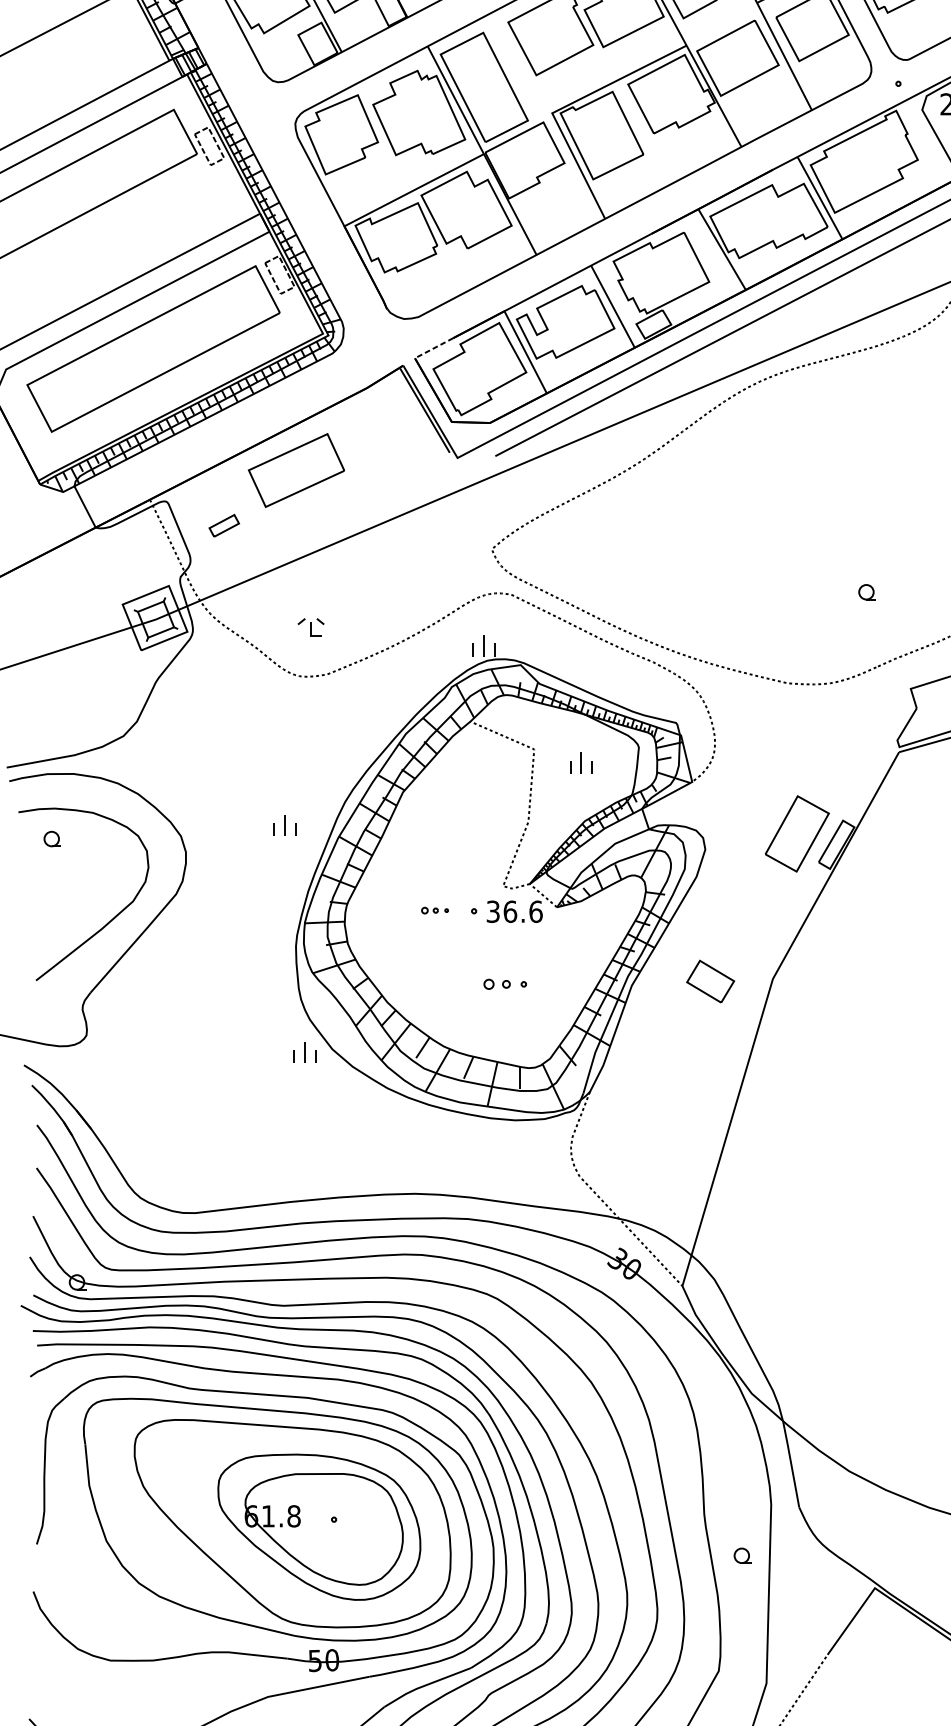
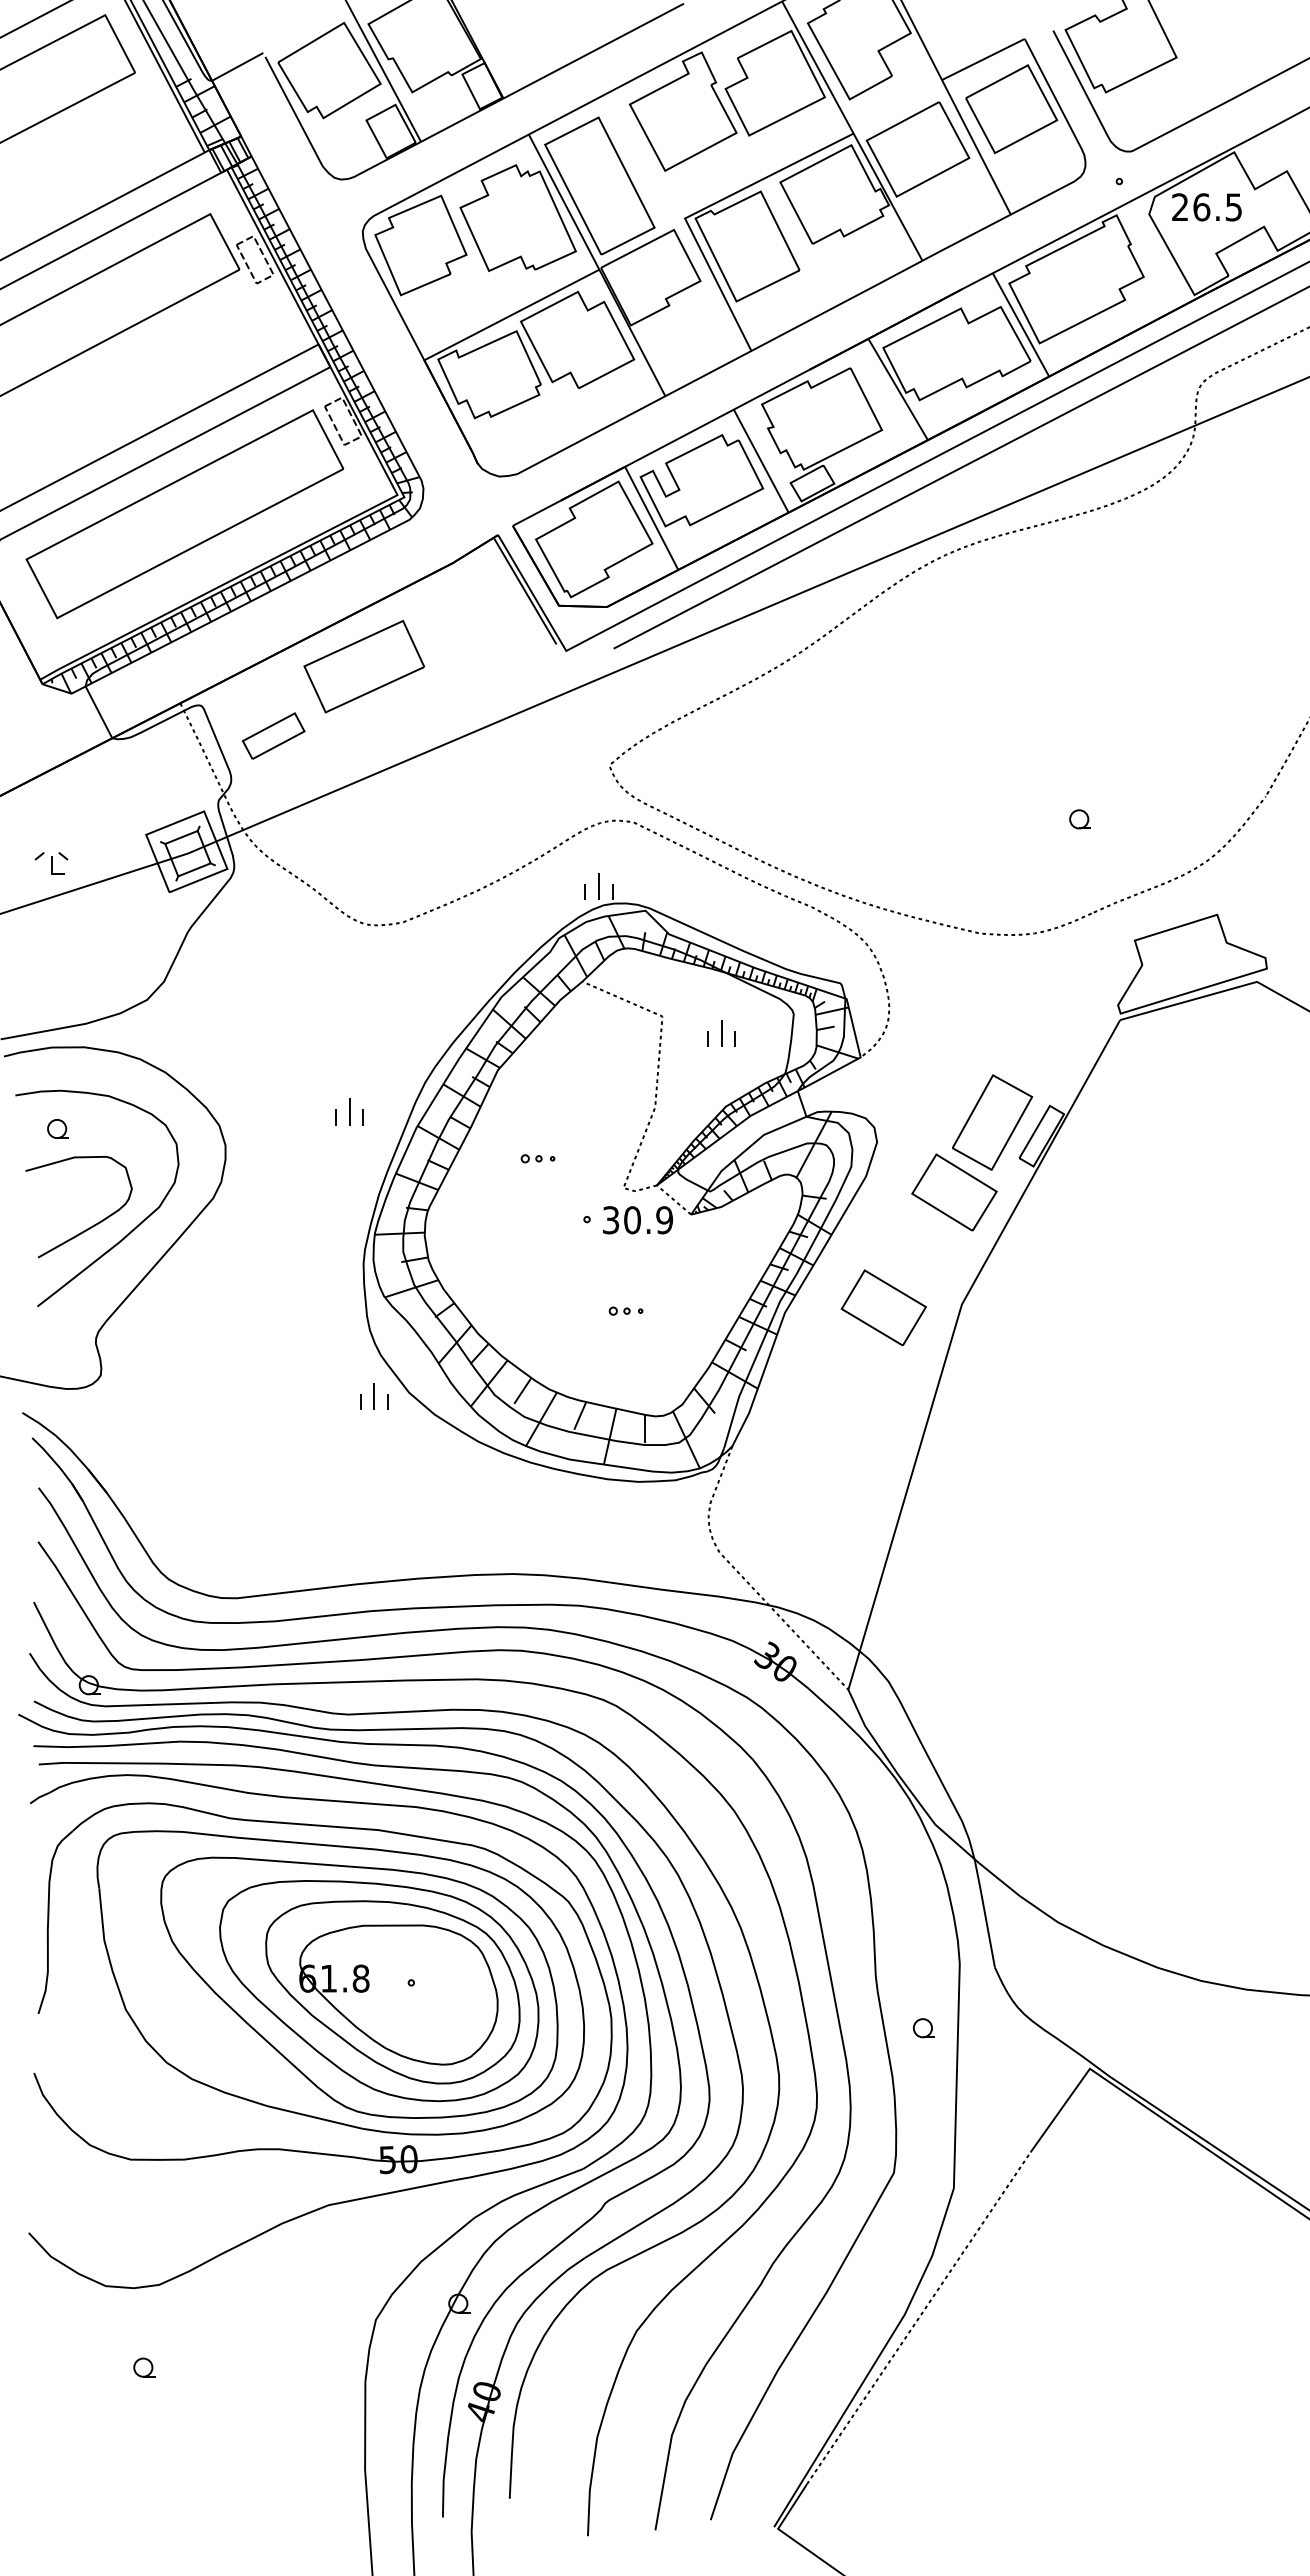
line: (433, 348) -> (536, 513), dashed -> solid
part: (224, 525) -> (273, 735), size x1.67
part: (311, 627) -> (51, 863), moved
part: (767, 889) -> (954, 1192), added
part: (434, 910) -> (537, 1158), moved
text: (523, 911) -> (648, 1220), 36.6 -> 30.9
curve: (78, 916) -> (90, 1226), added
part: (710, 981) -> (883, 1307), size x1.43
part: (504, 983) -> (625, 1310), size x0.62
part: (308, 1526) -> (379, 1991), added

